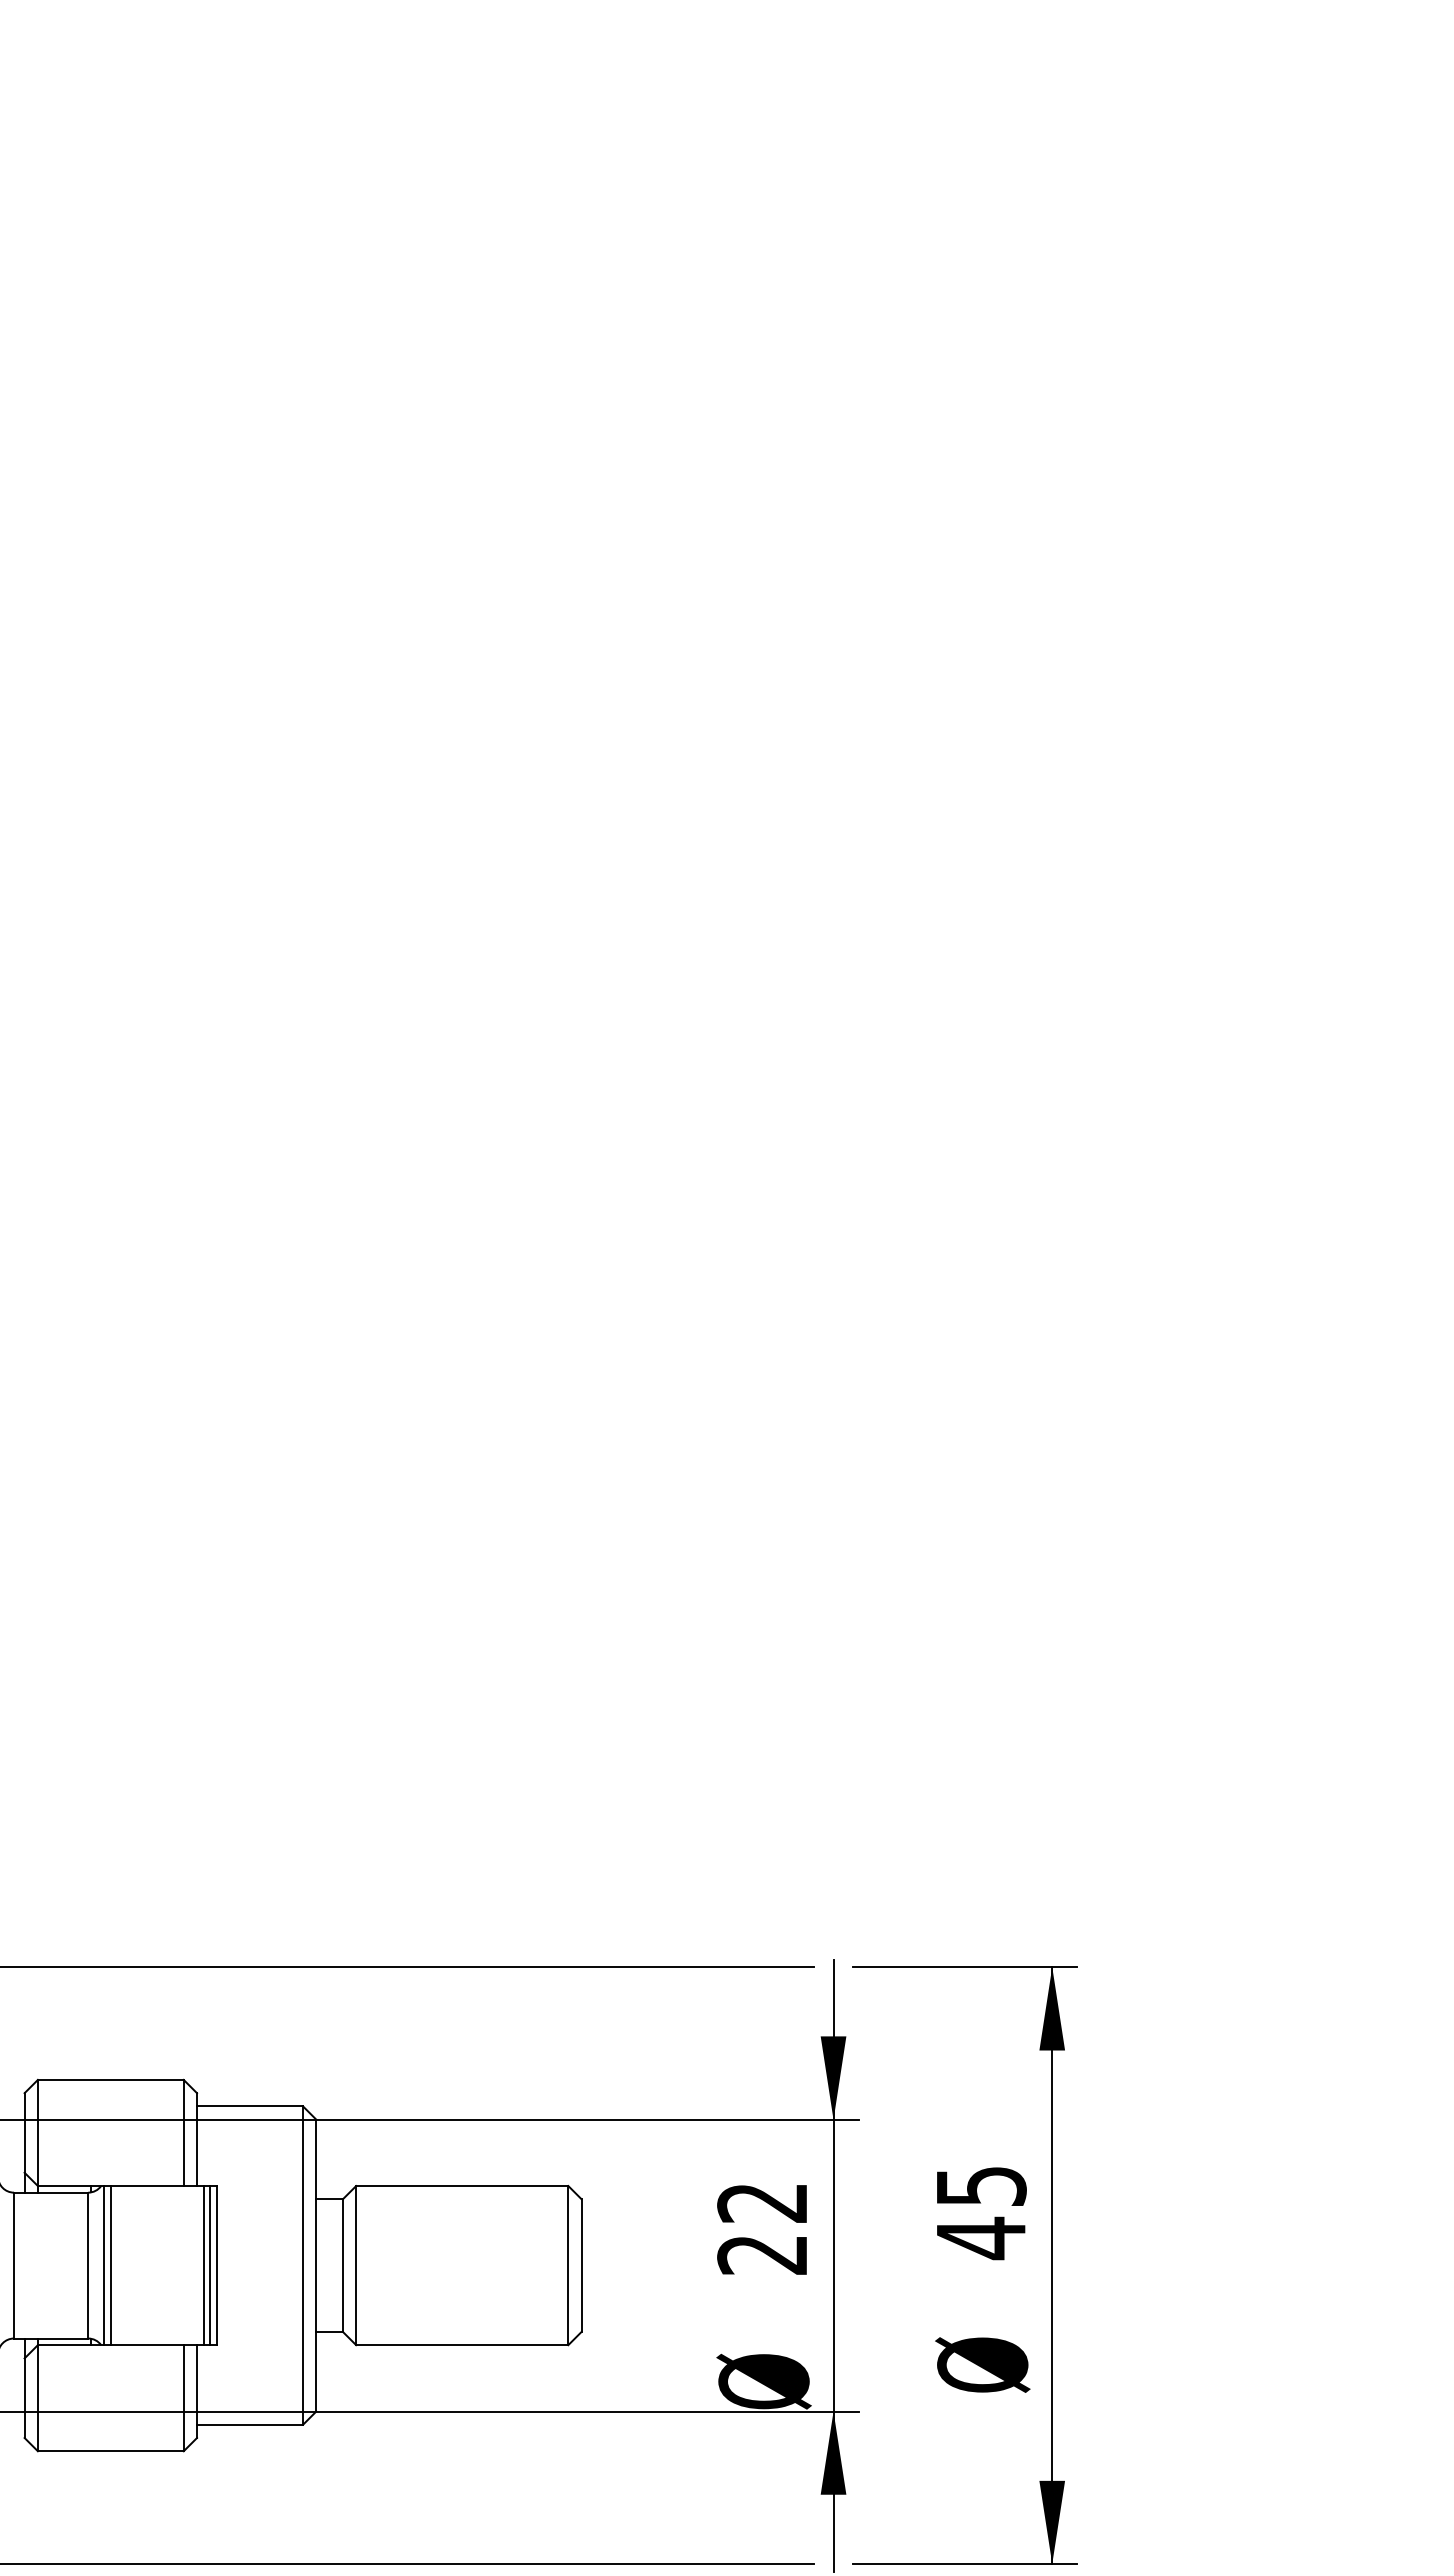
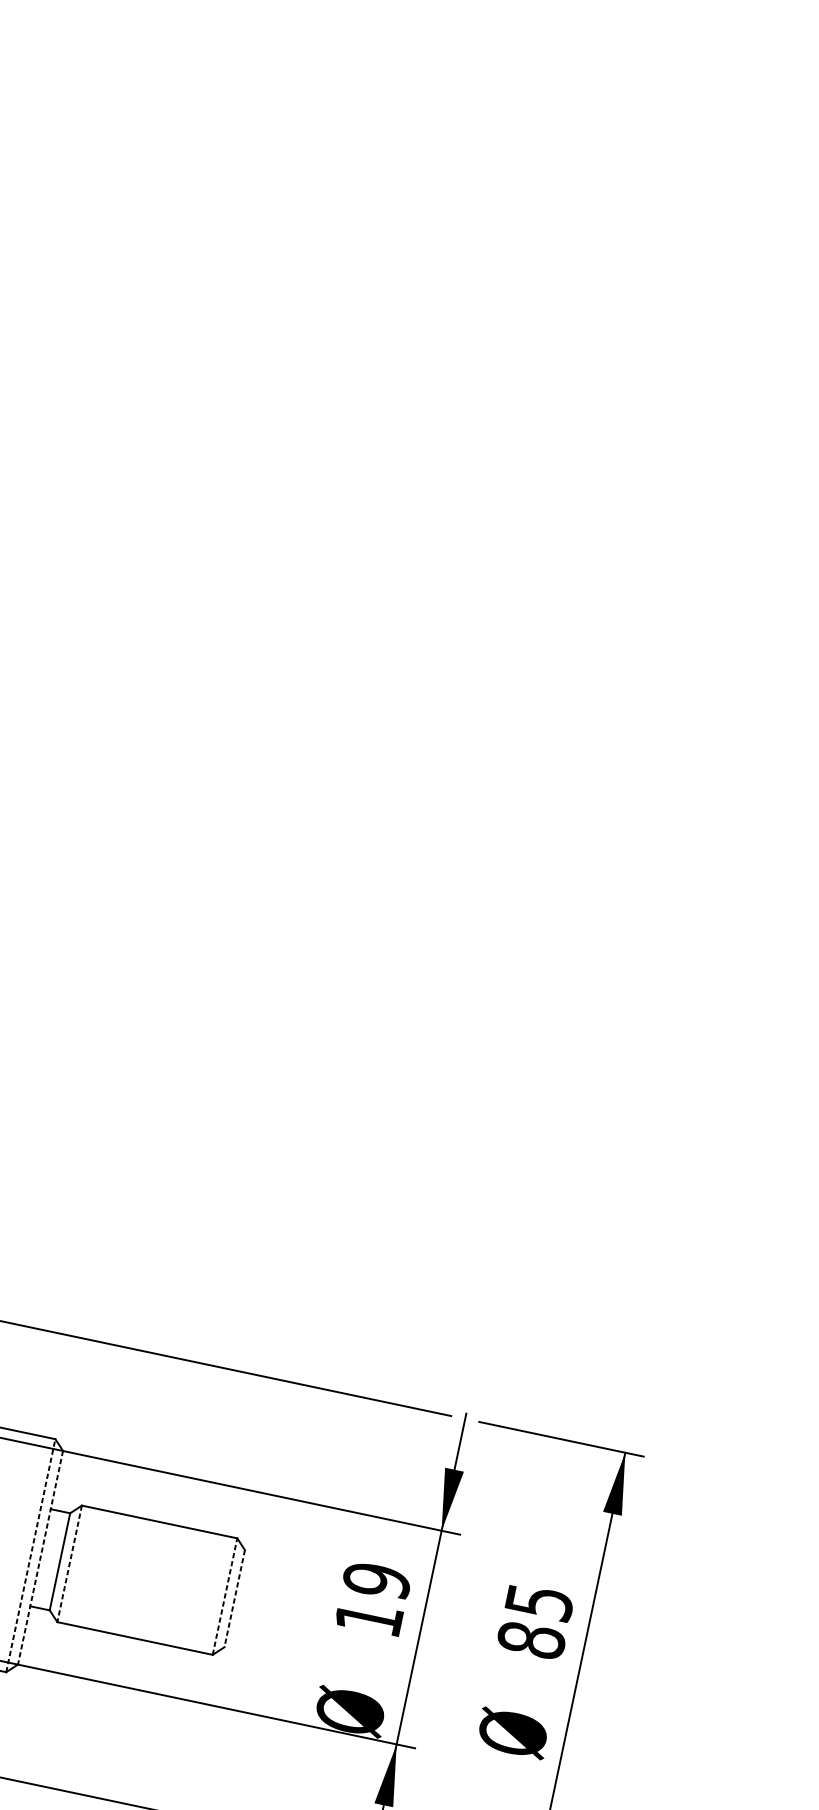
text: (762, 2228) -> (372, 1599), 22 -> 19
text: (980, 2238) -> (530, 1640), 45 -> 85
line: (303, 2265) -> (31, 1555), solid -> dashed
line: (316, 2265) -> (40, 1557), solid -> dashed
line: (356, 2265) -> (69, 1563), solid -> dashed
line: (568, 2265) -> (225, 1596), solid -> dashed
line: (581, 2266) -> (234, 1599), solid -> dashed

